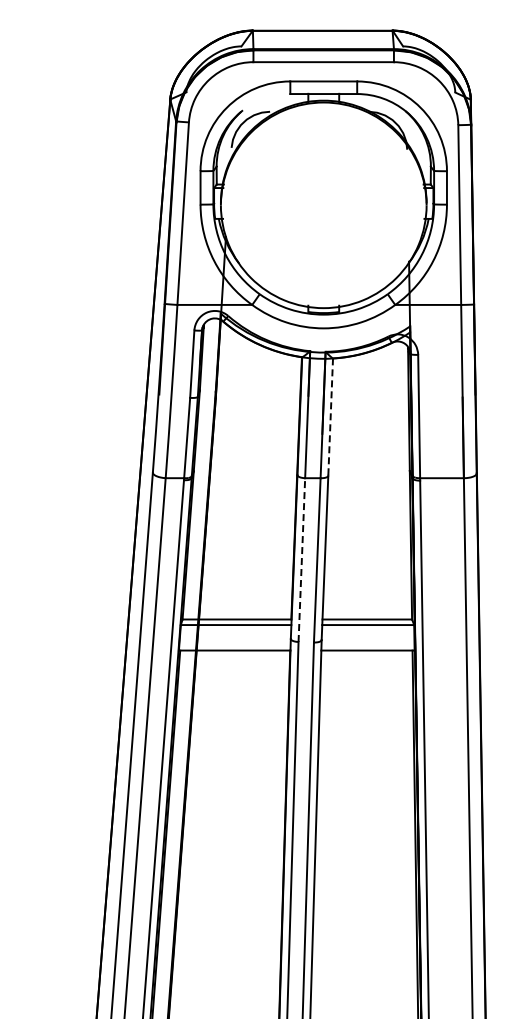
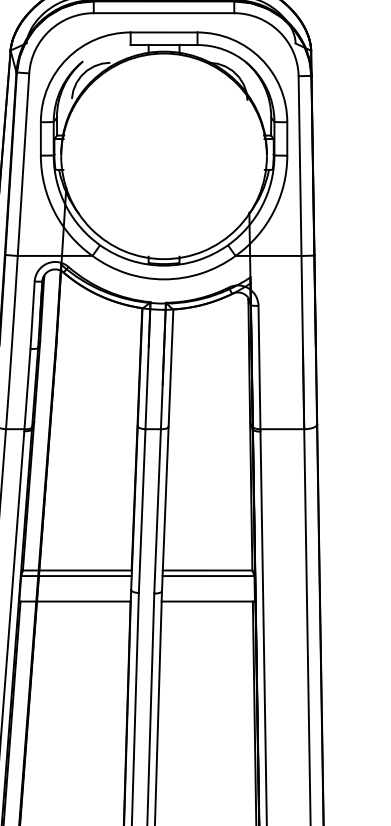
line: (330, 417) -> (170, 368), dashed -> solid
line: (301, 560) -> (141, 511), dashed -> solid

